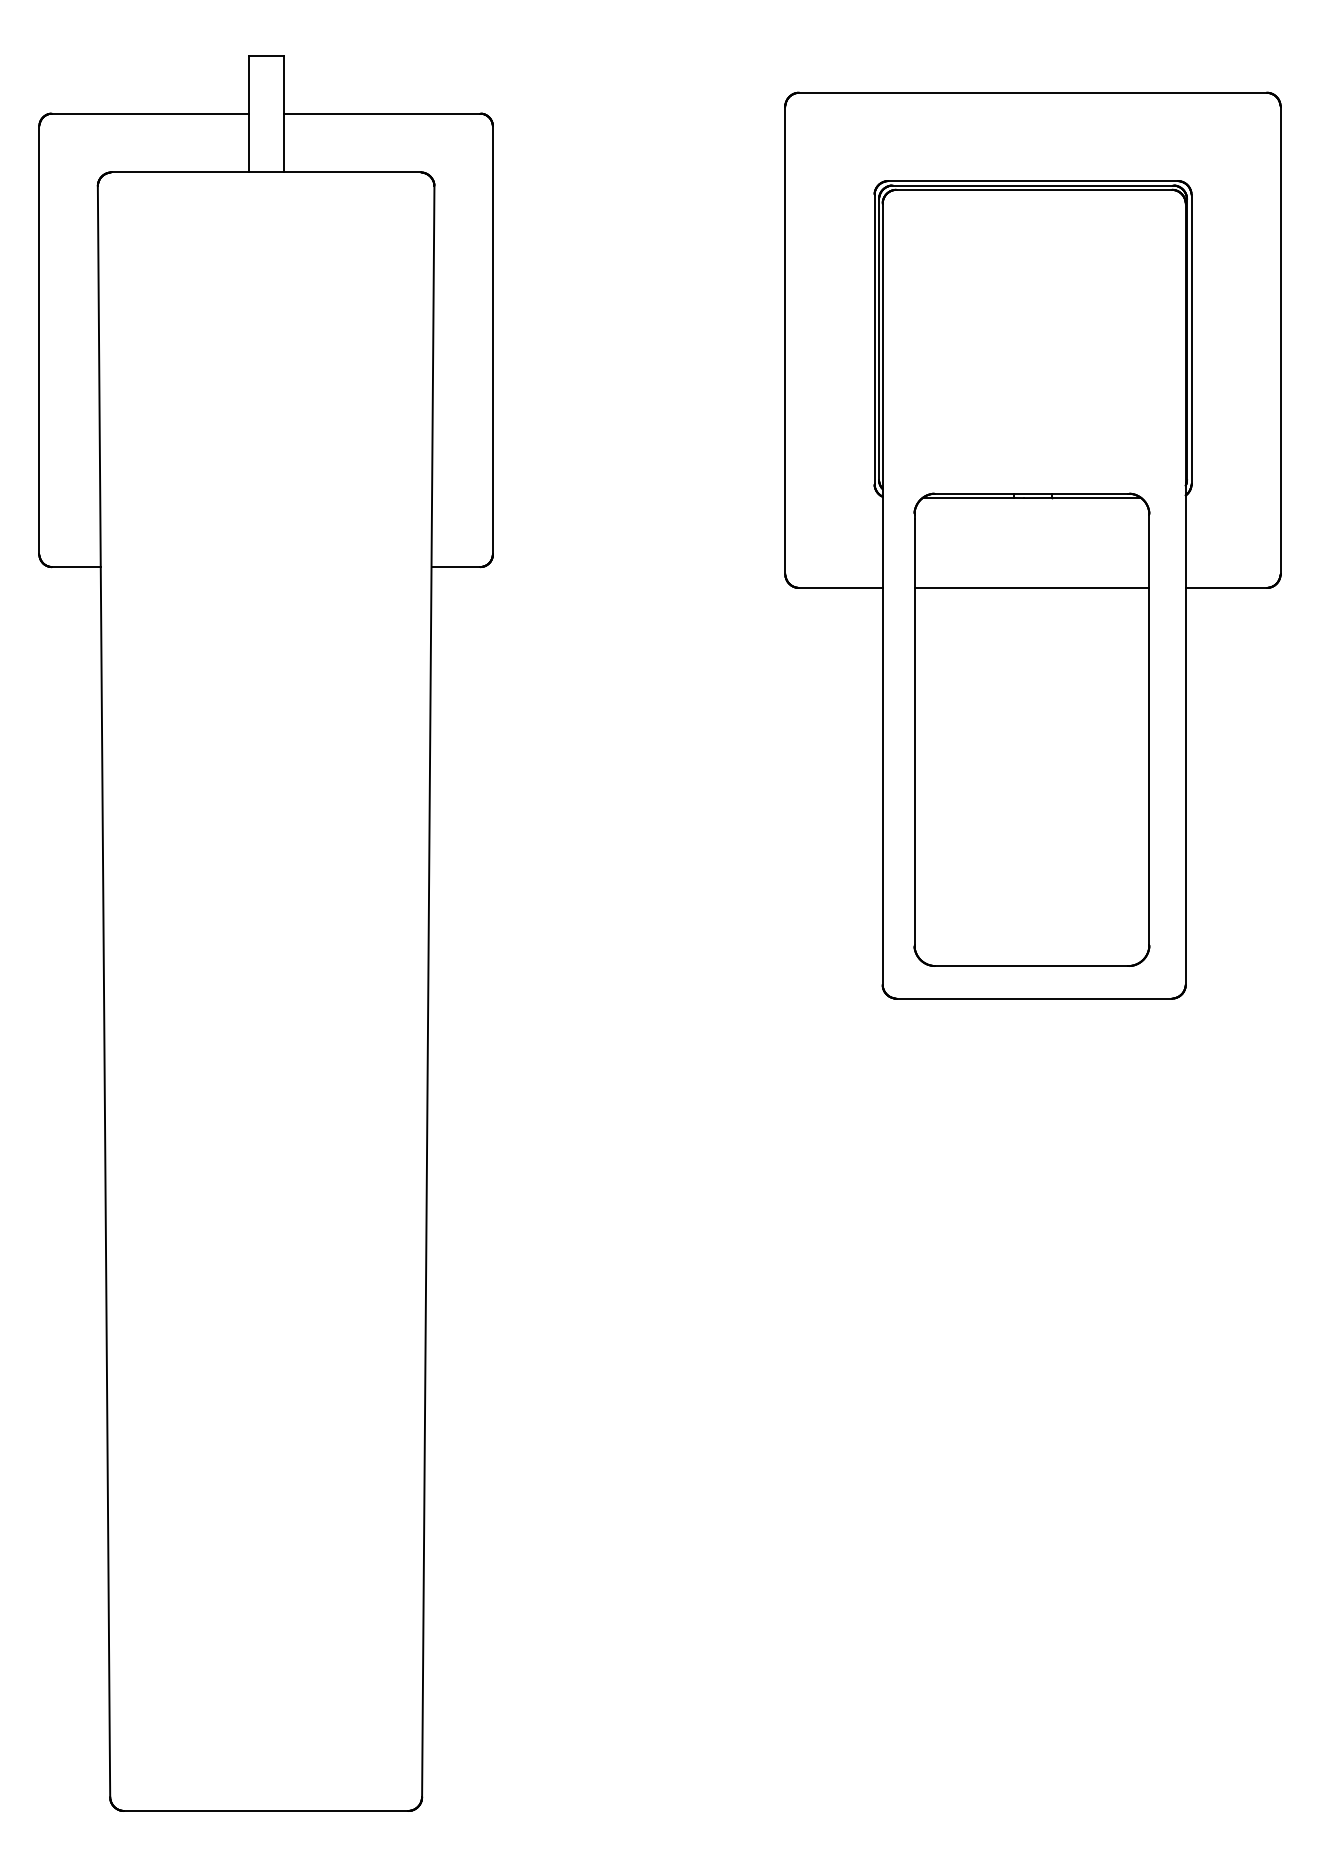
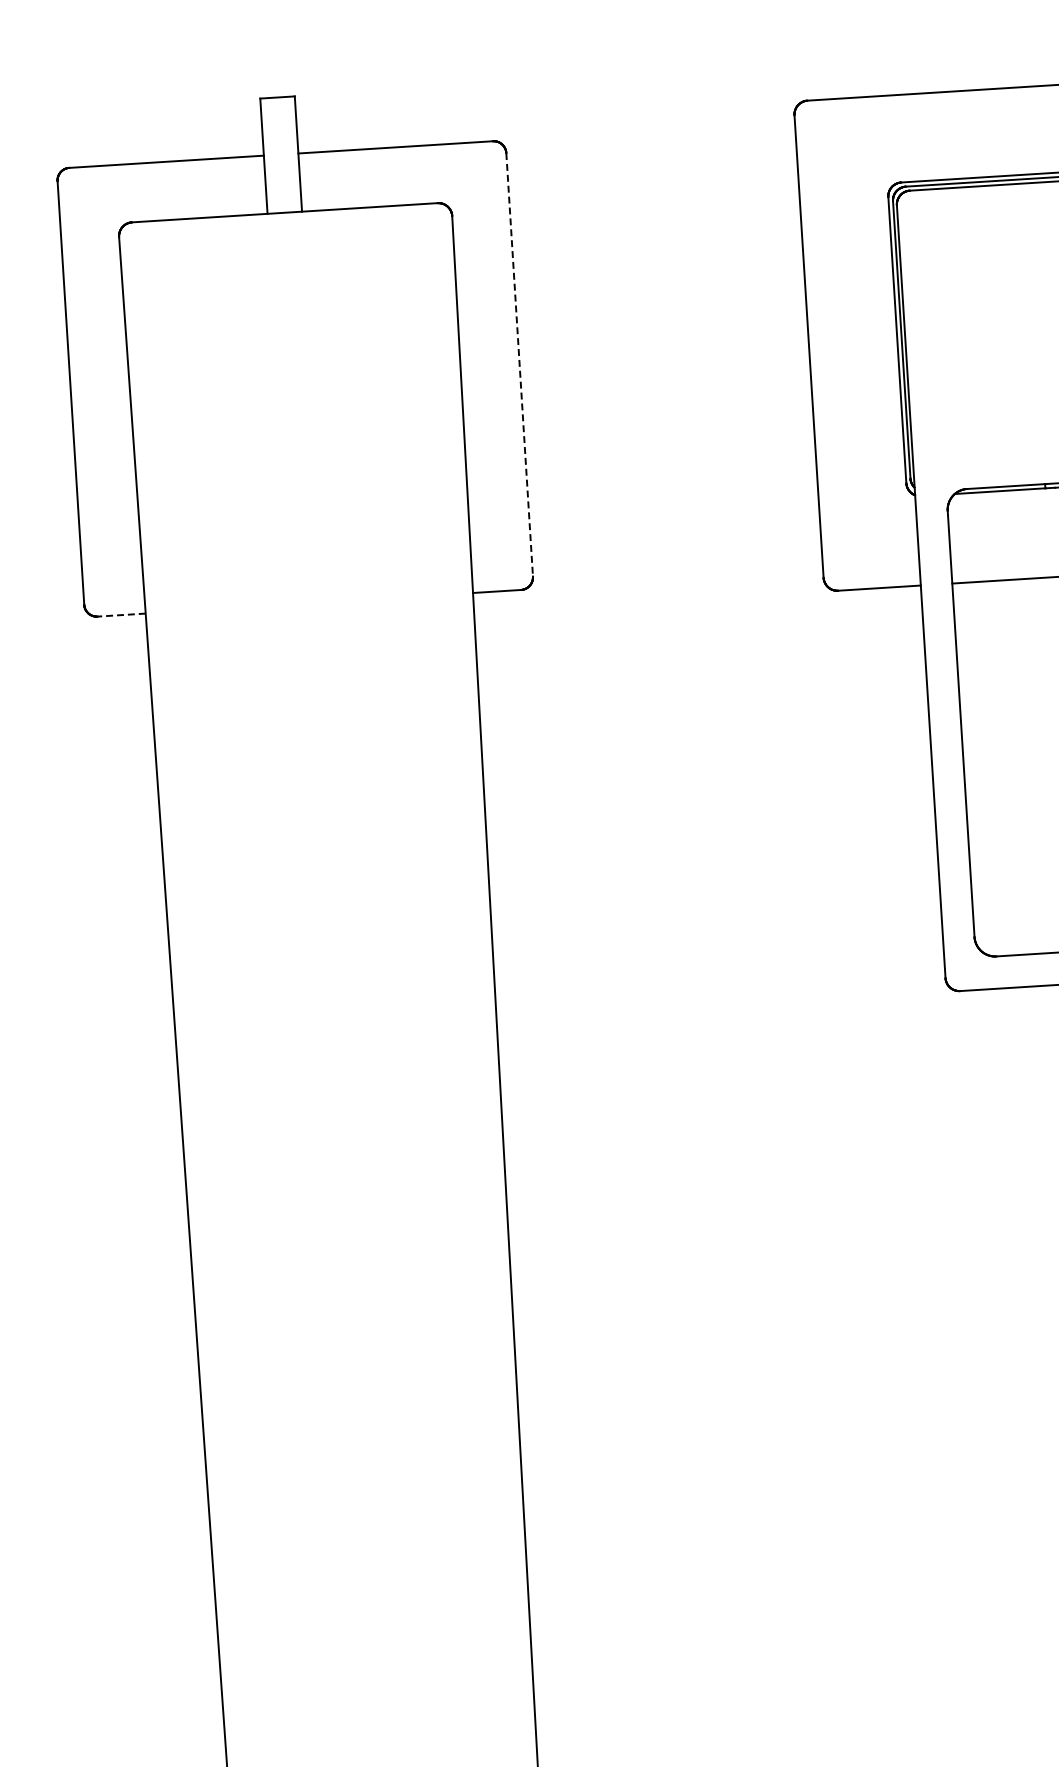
line: (492, 340) -> (519, 364), solid -> dashed
line: (76, 567) -> (121, 615), solid -> dashed

